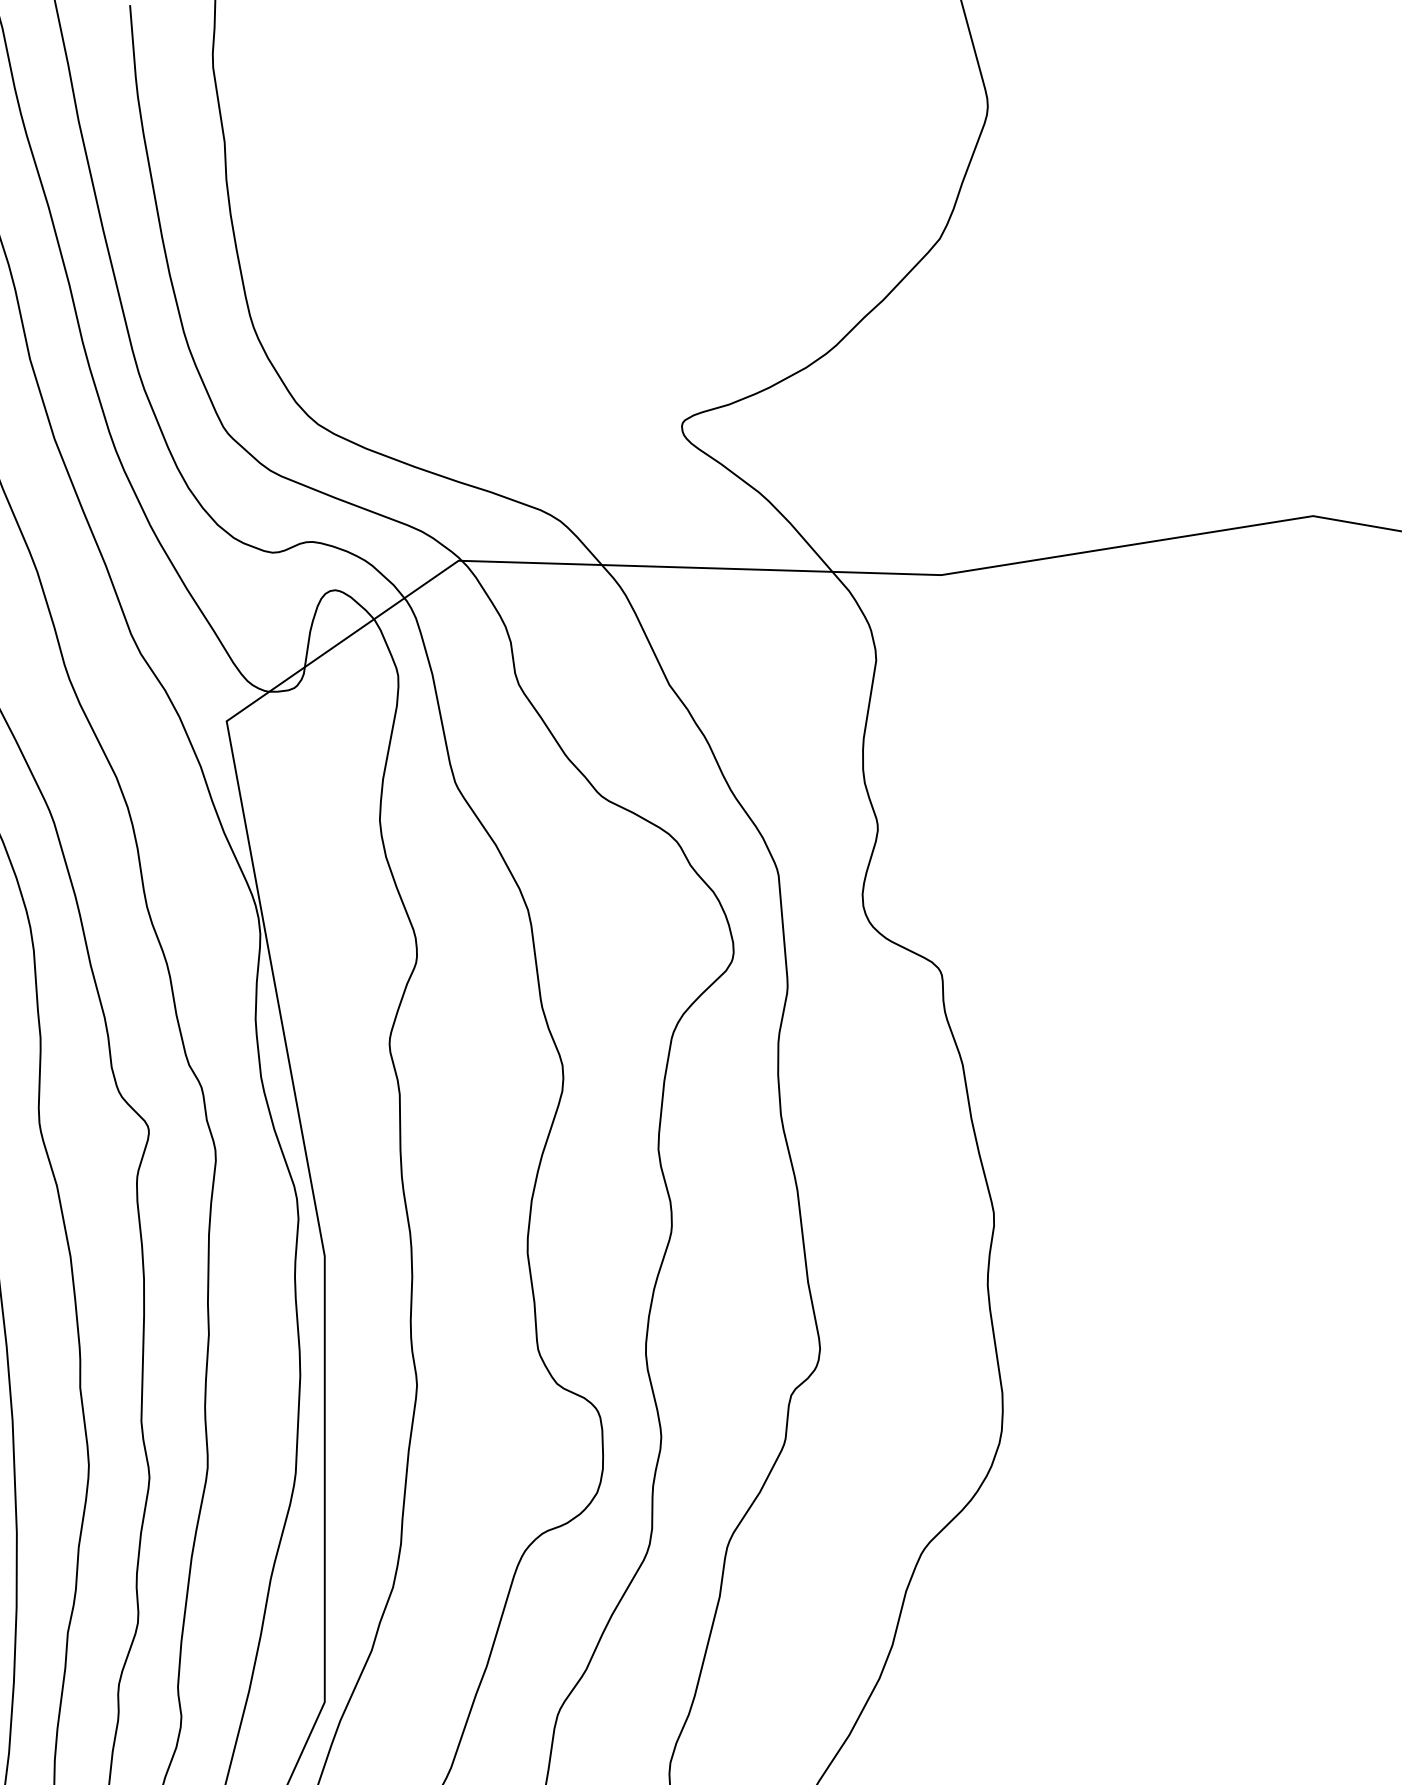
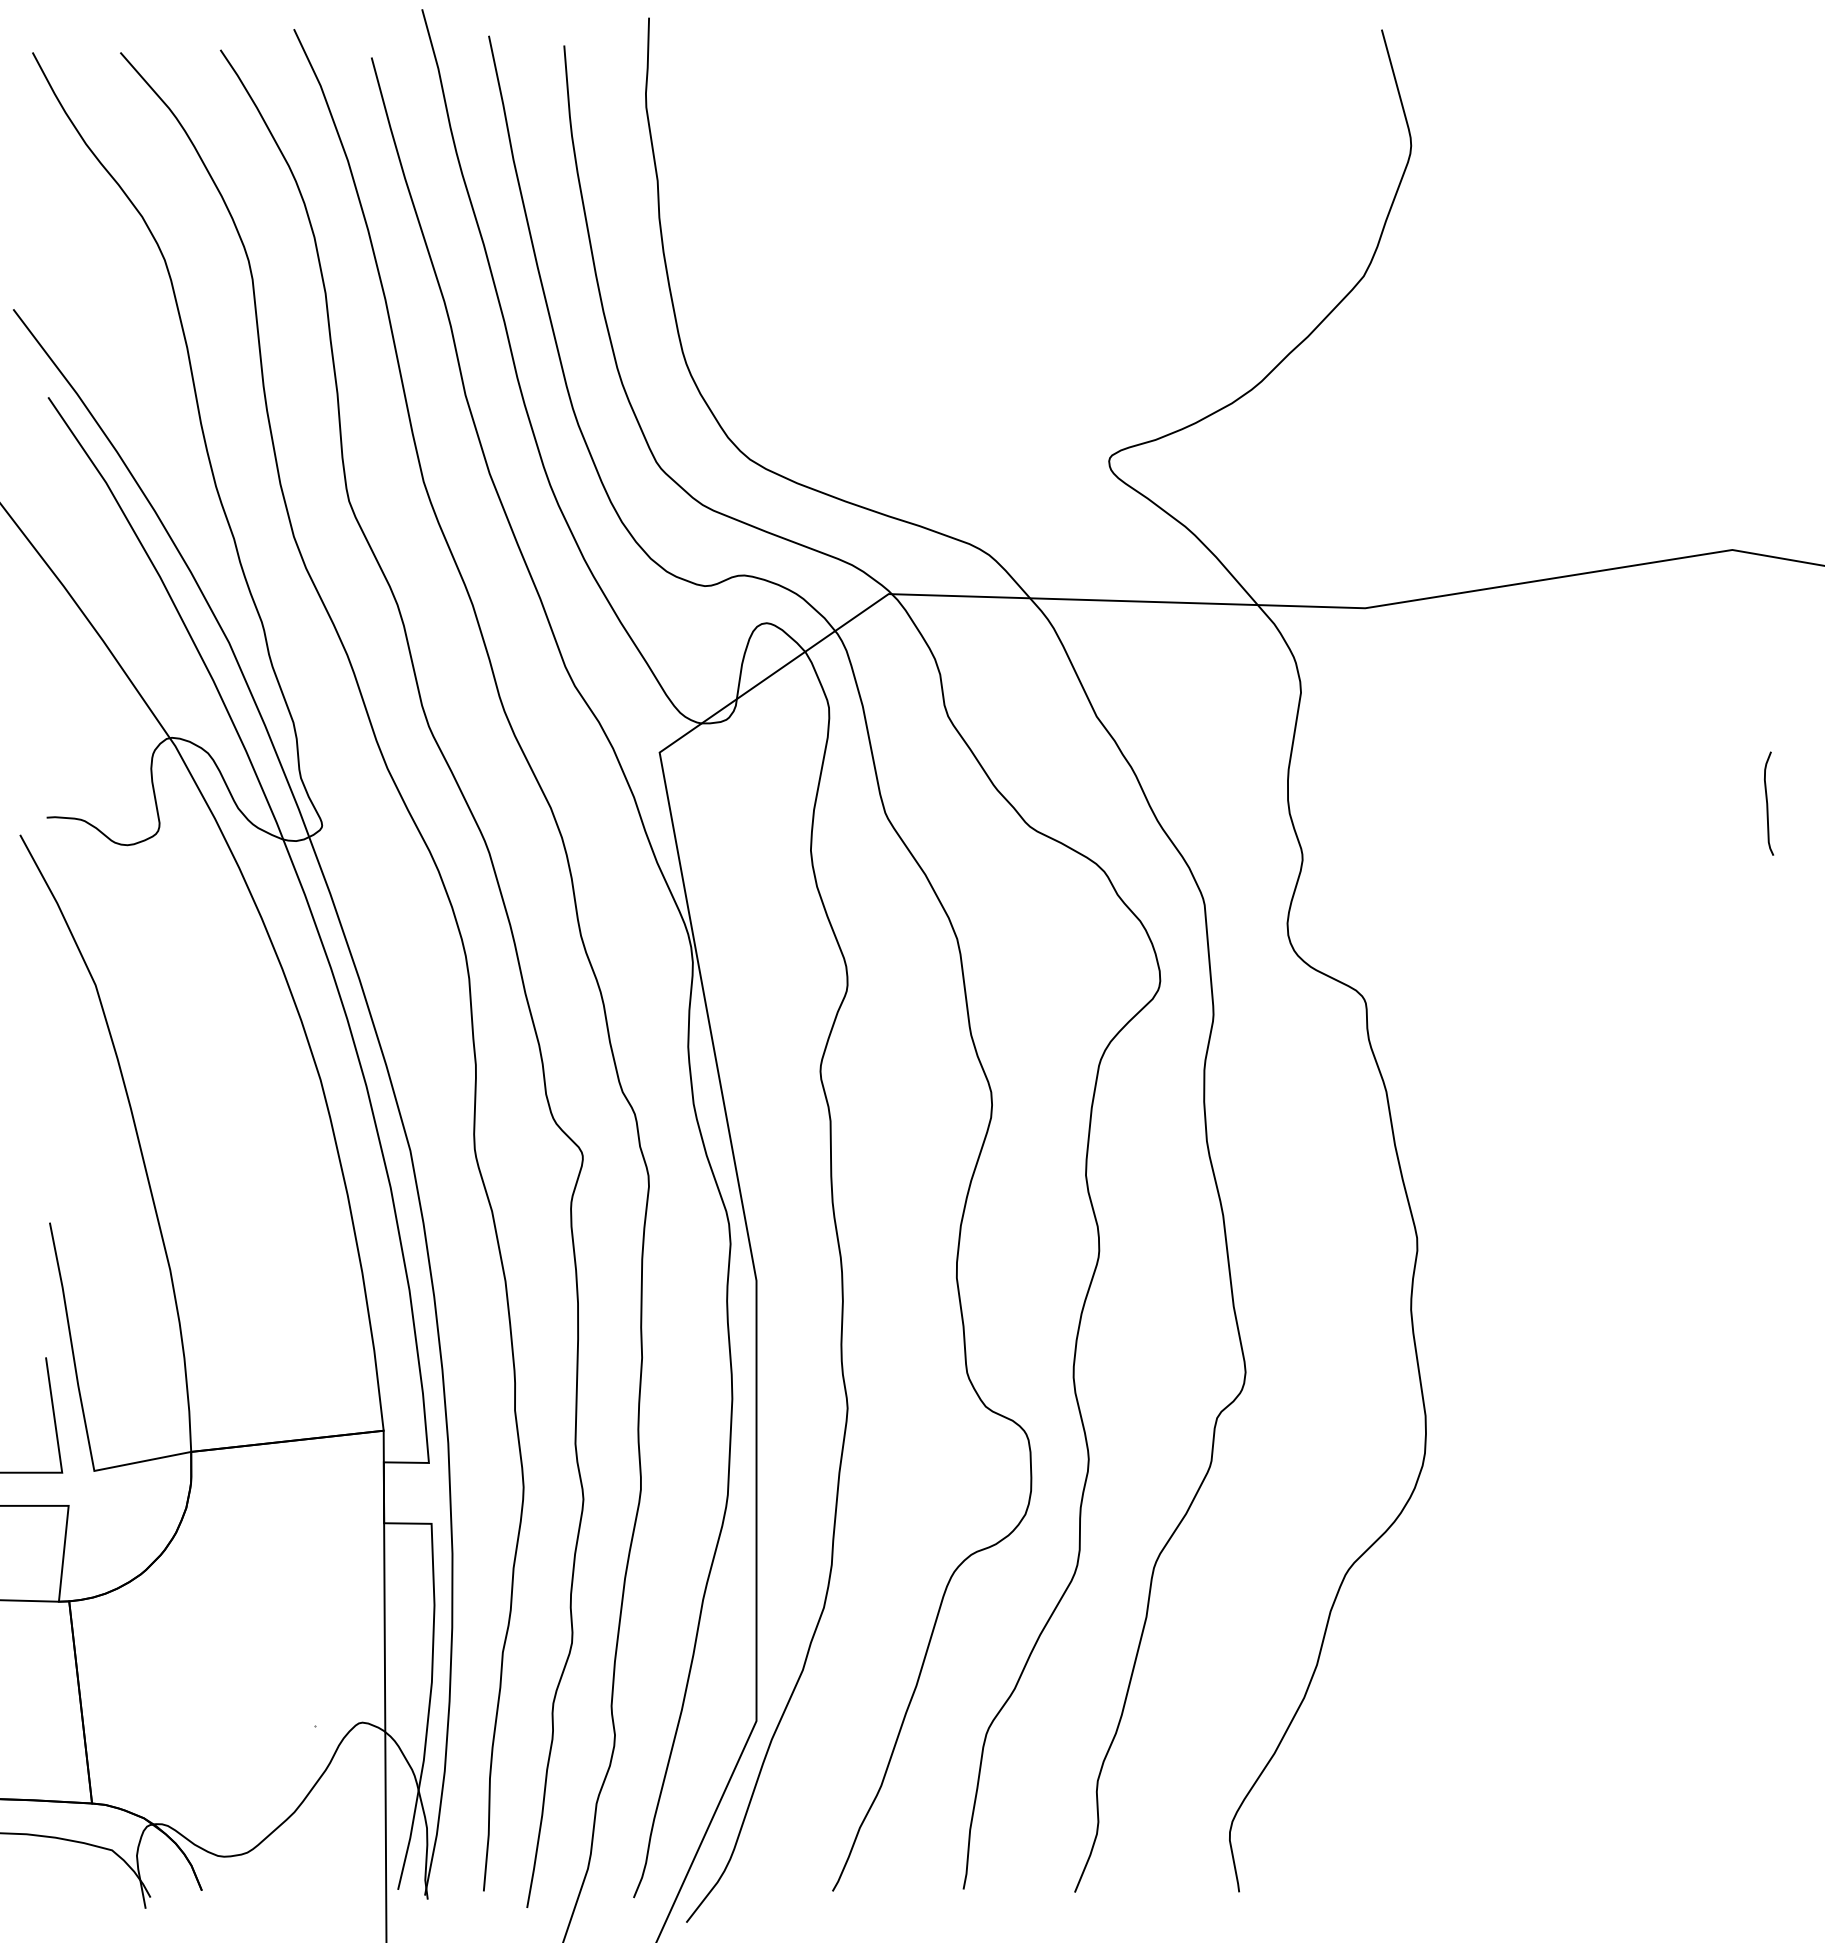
curve: (1349, 772) -> (1768, 803), added

